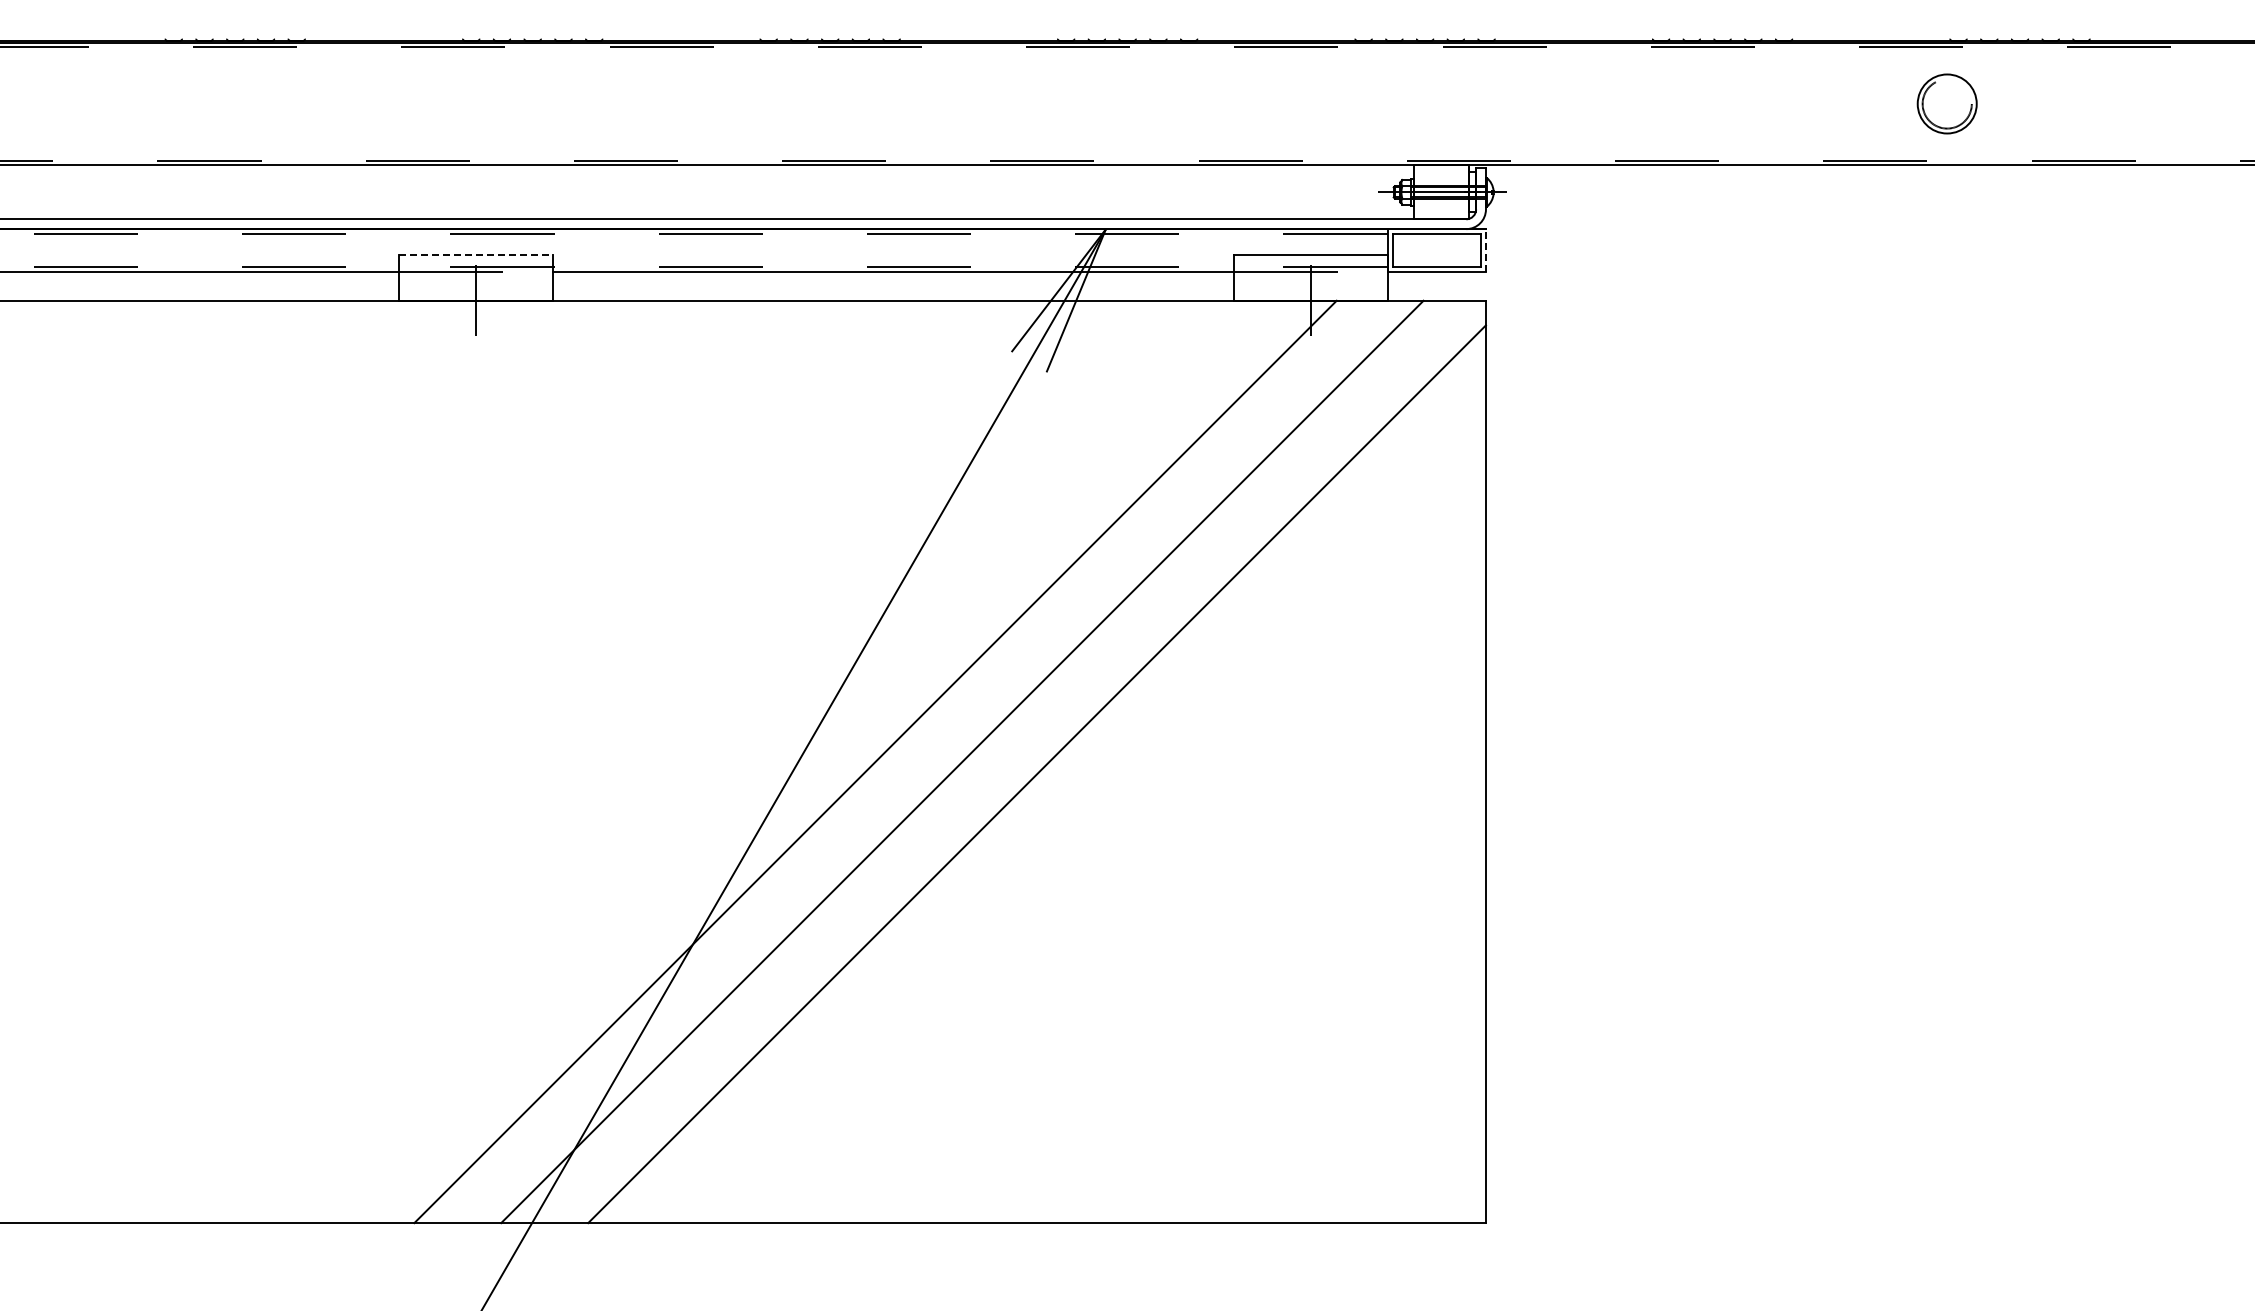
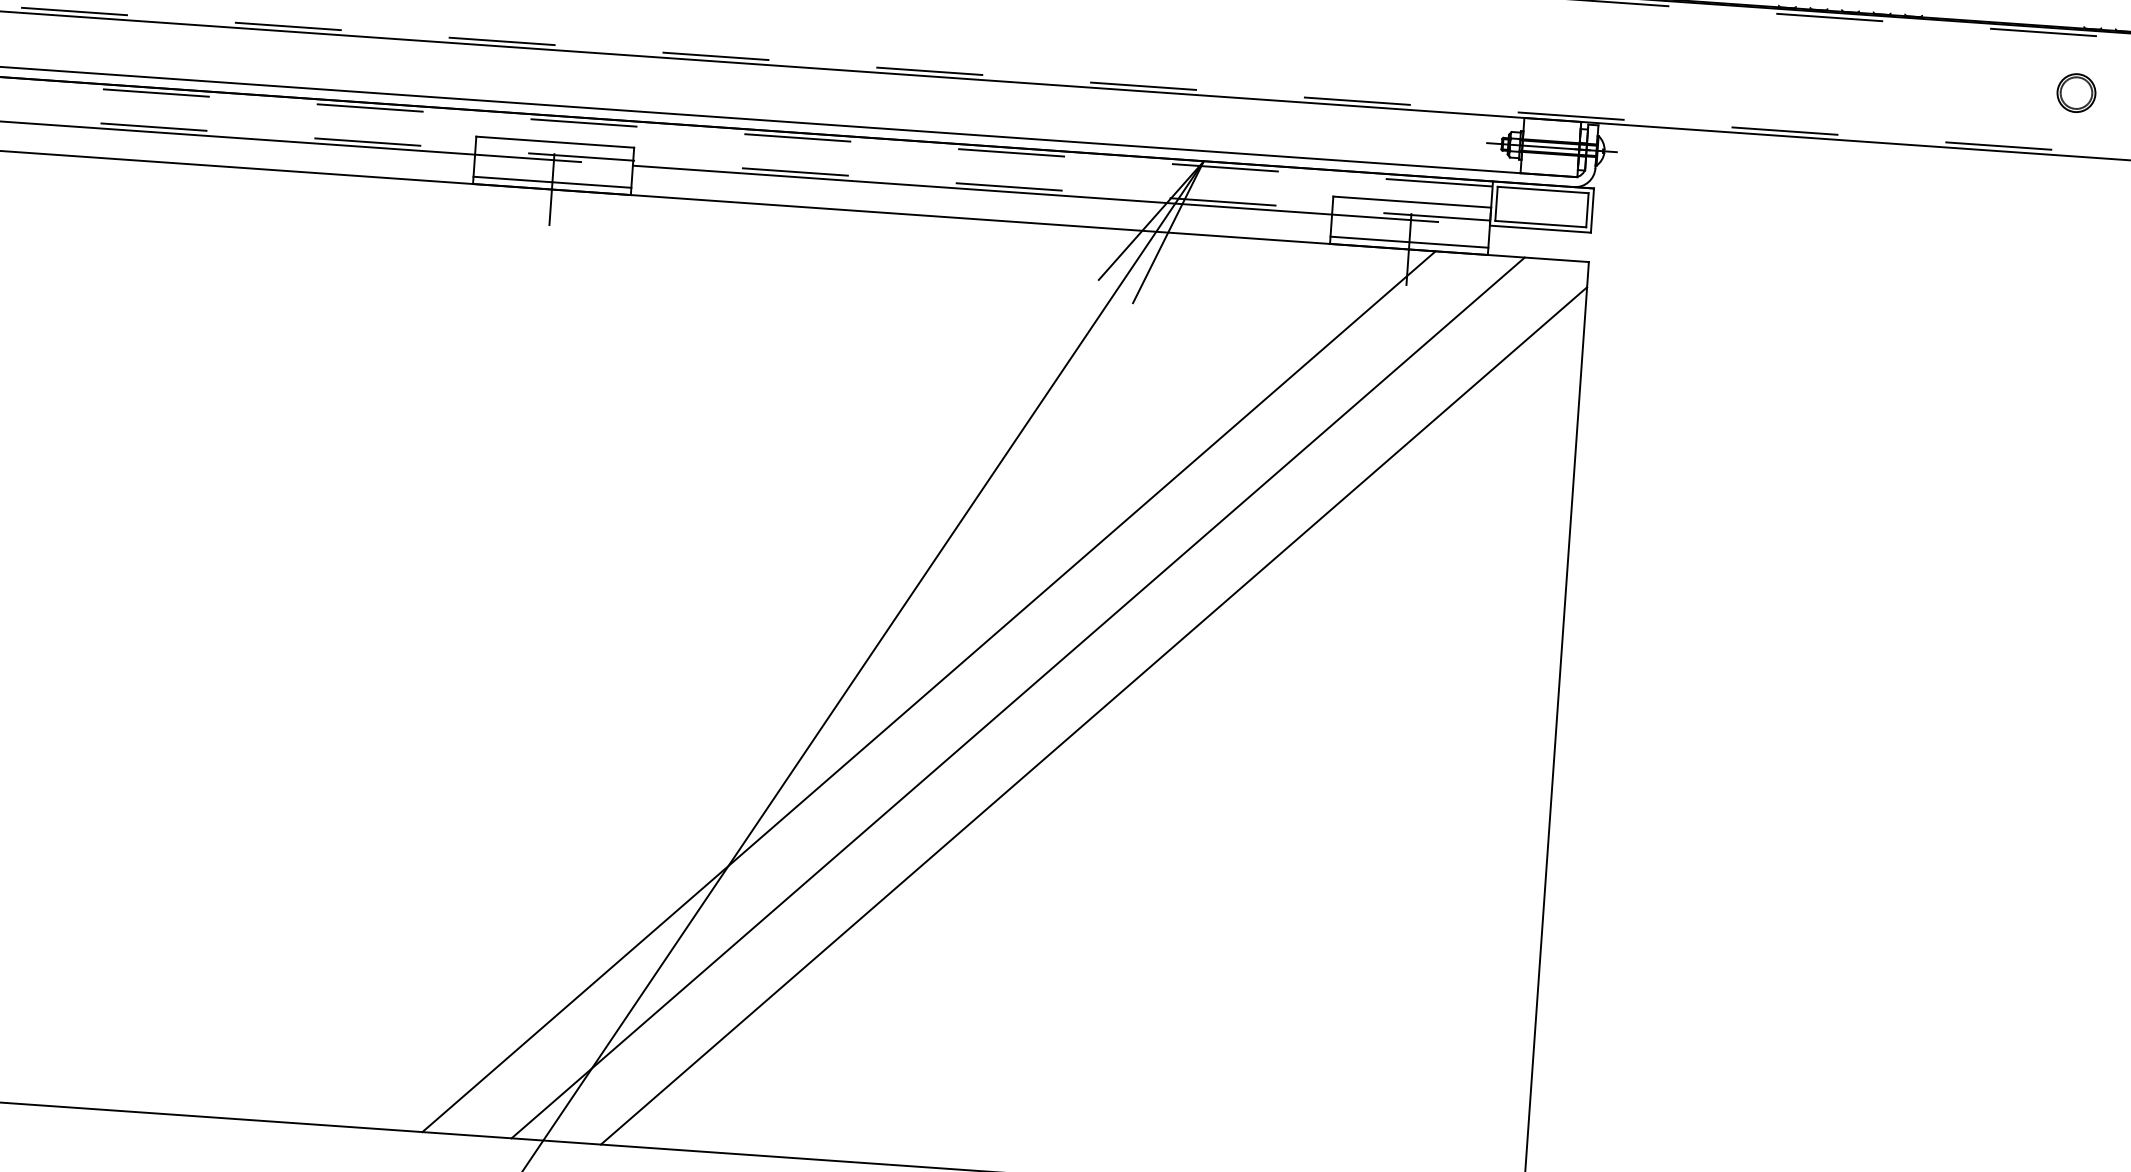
part: (1946, 103) -> (2075, 92), size x0.62
line: (1485, 250) -> (1592, 210), dashed -> solid
line: (476, 254) -> (555, 142), dashed -> solid
line: (475, 293) -> (551, 182), added
line: (1310, 293) -> (1409, 241), added

